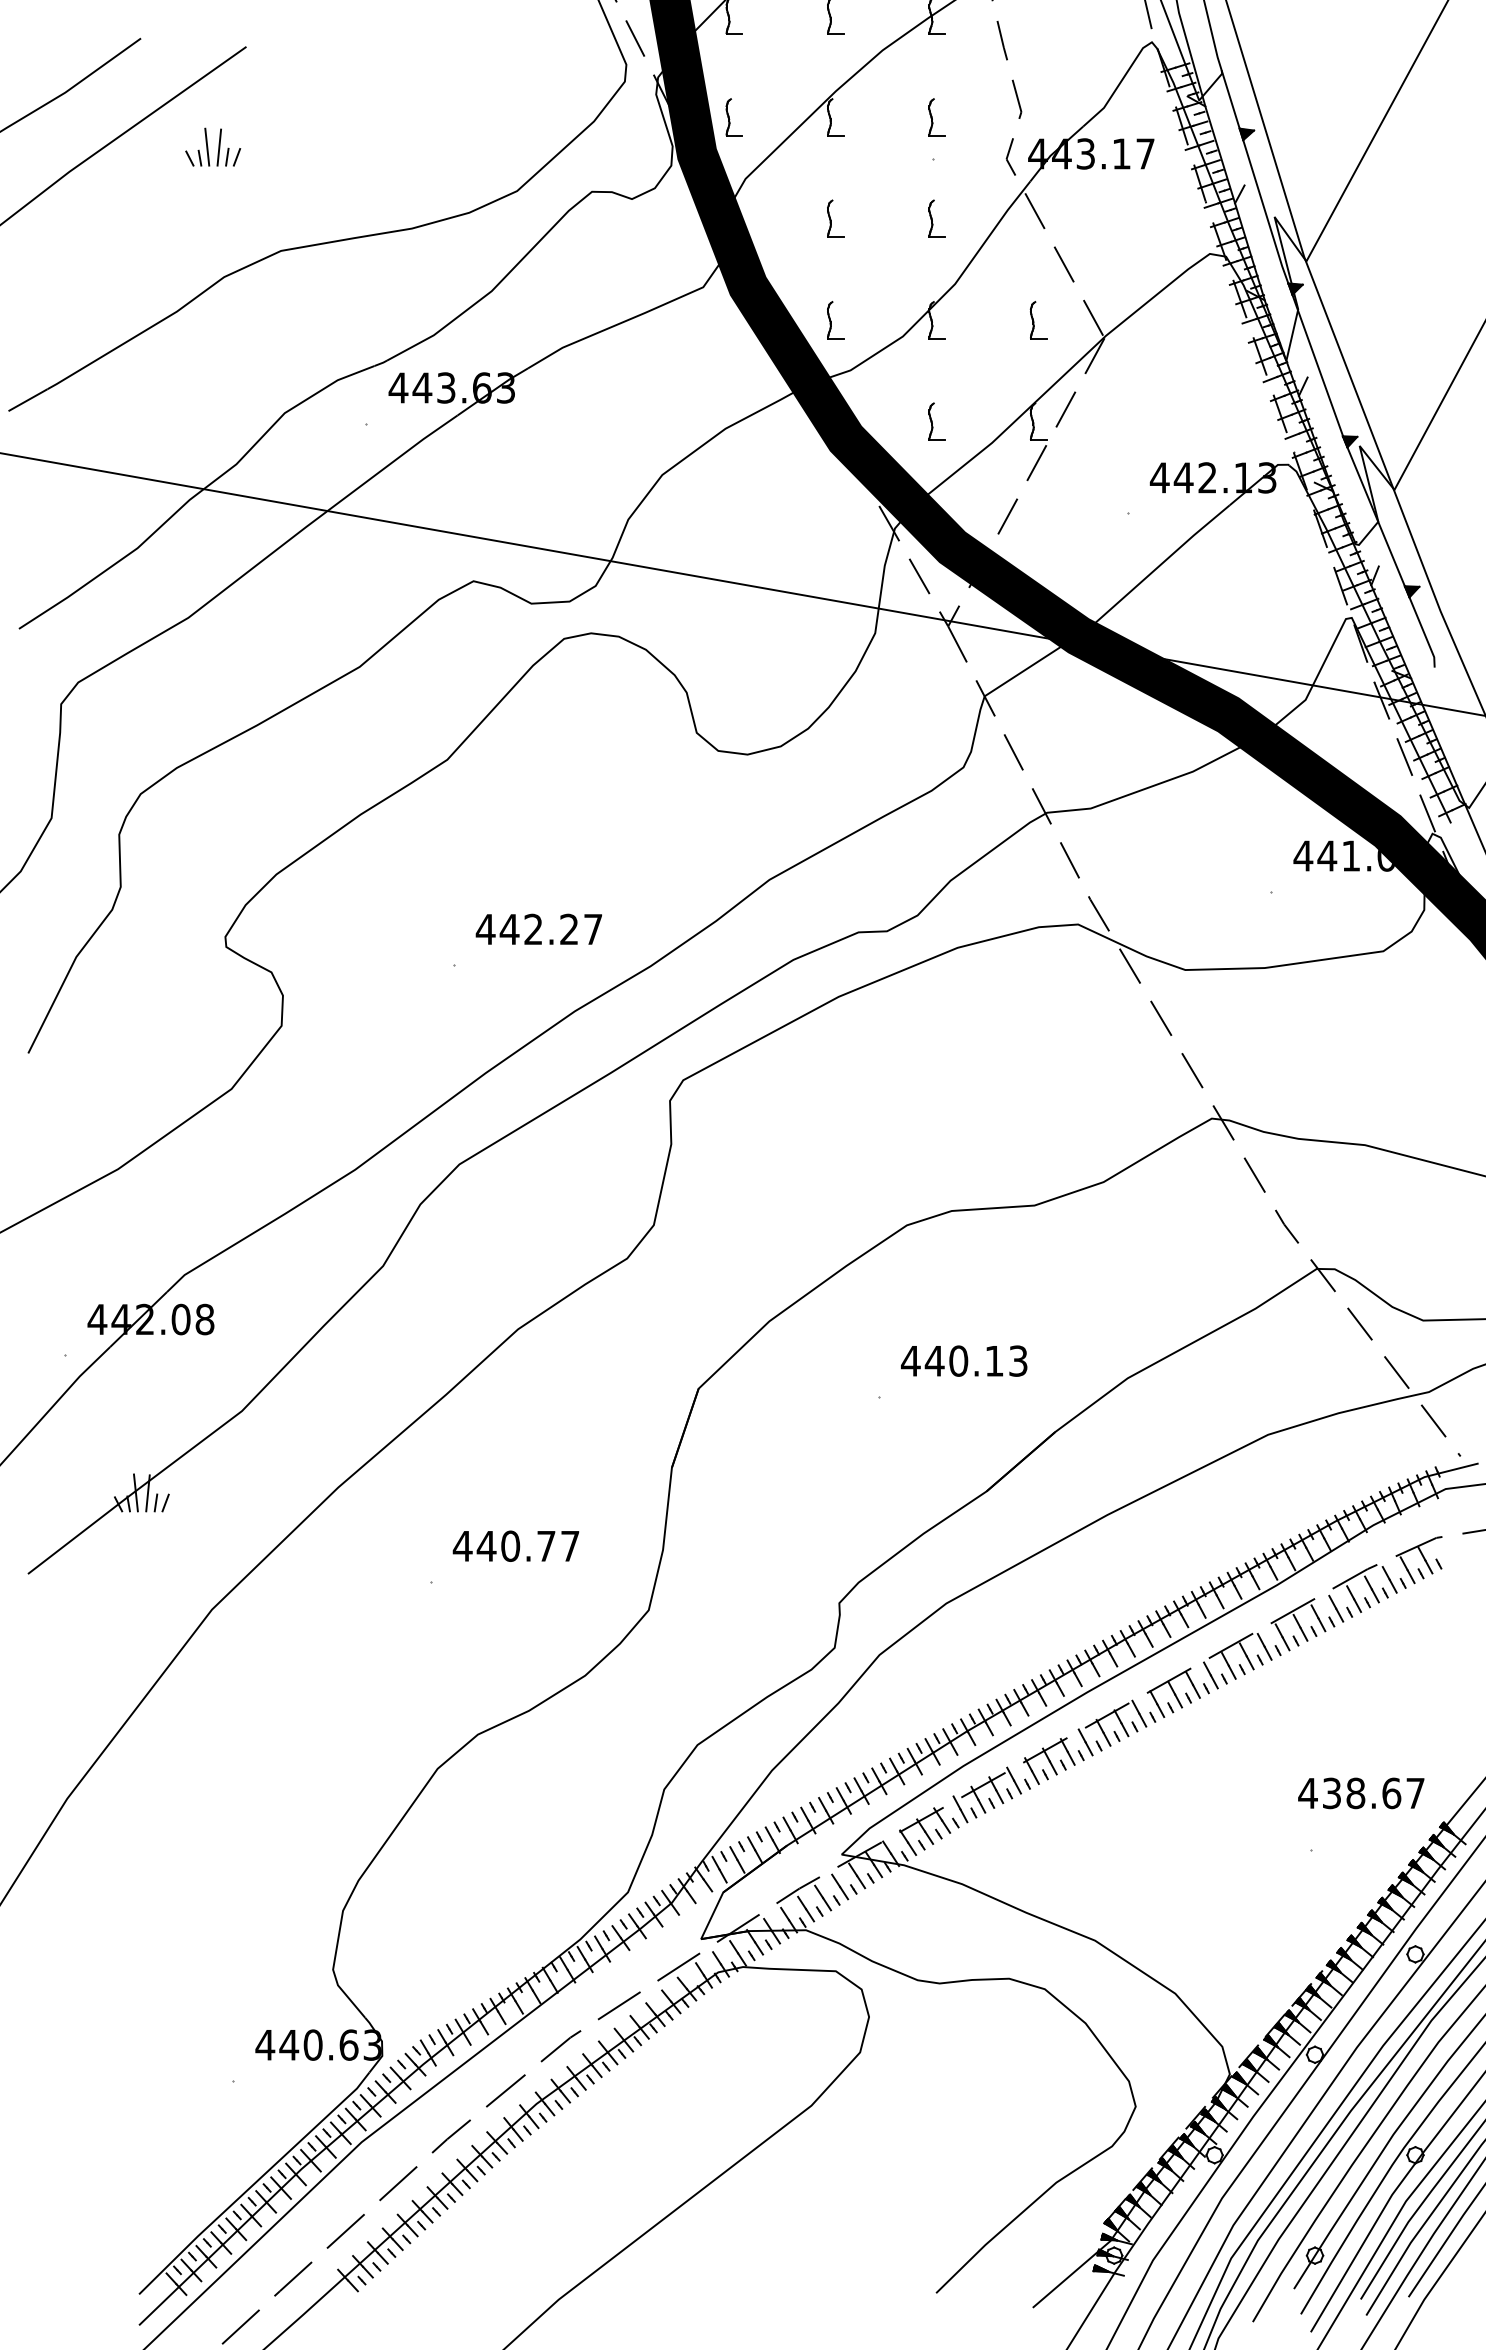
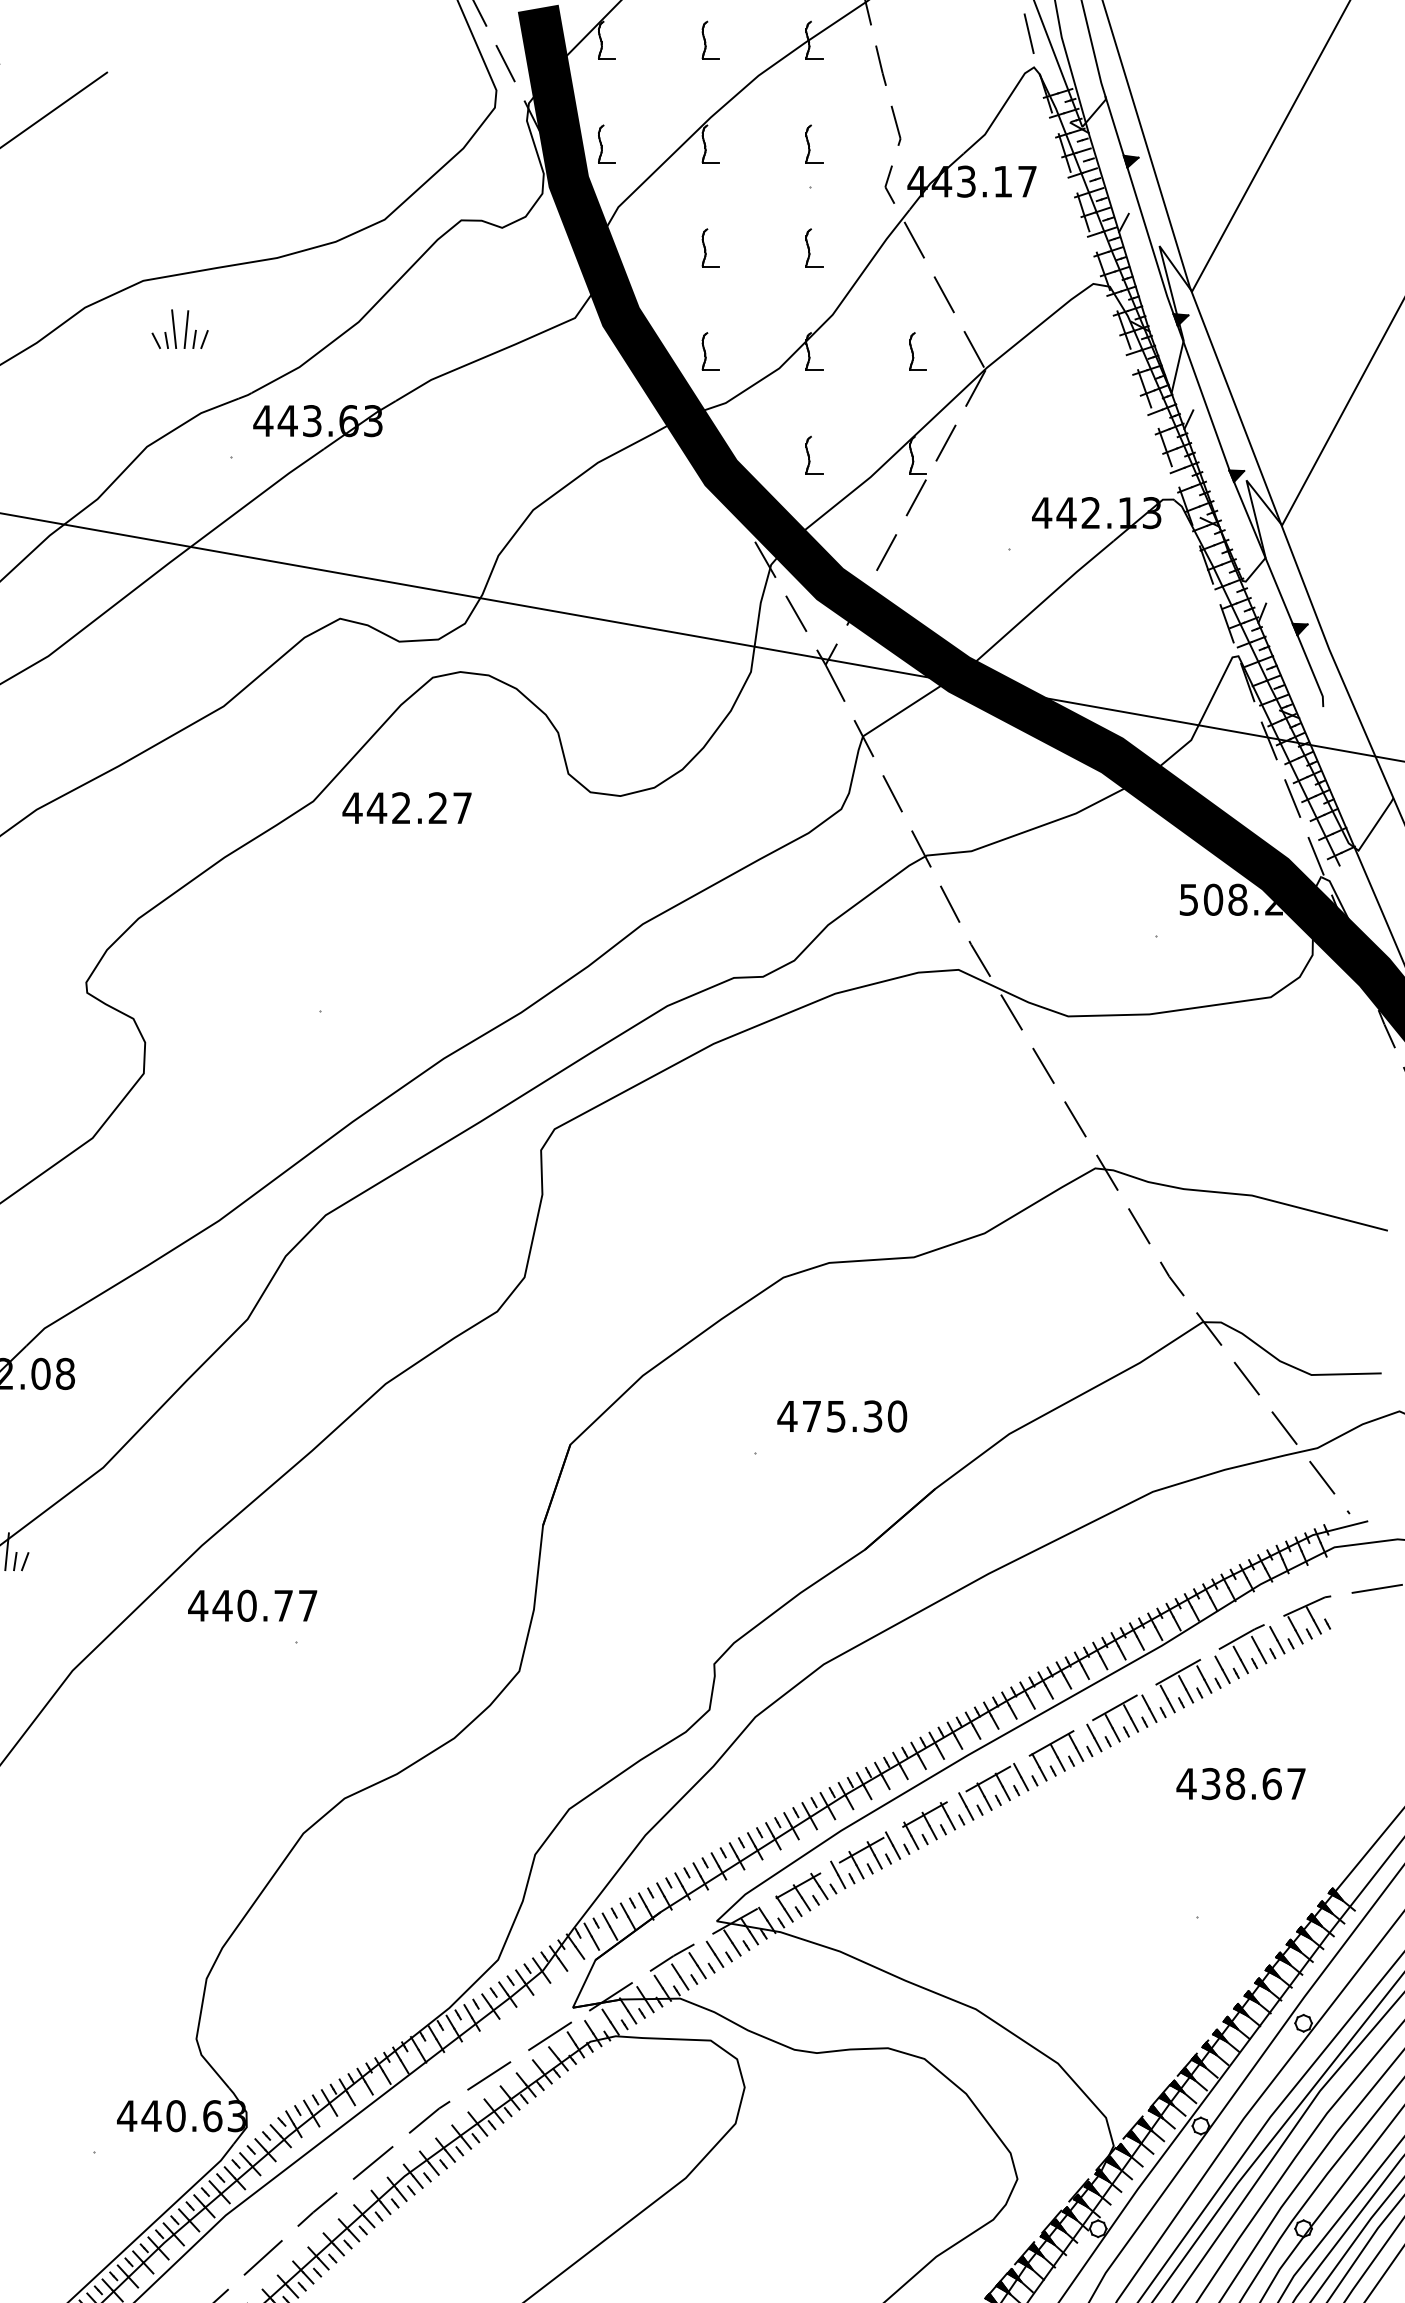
part: (213, 146) -> (180, 328), moved
text: (1344, 855) -> (1231, 899), 441.08 -> 508.23
text: (538, 928) -> (406, 807), moved
text: (975, 1360) -> (853, 1415), 440.13 -> 475.30
text: (515, 1545) -> (252, 1605), moved
text: (1361, 1793) -> (1241, 1784), moved

